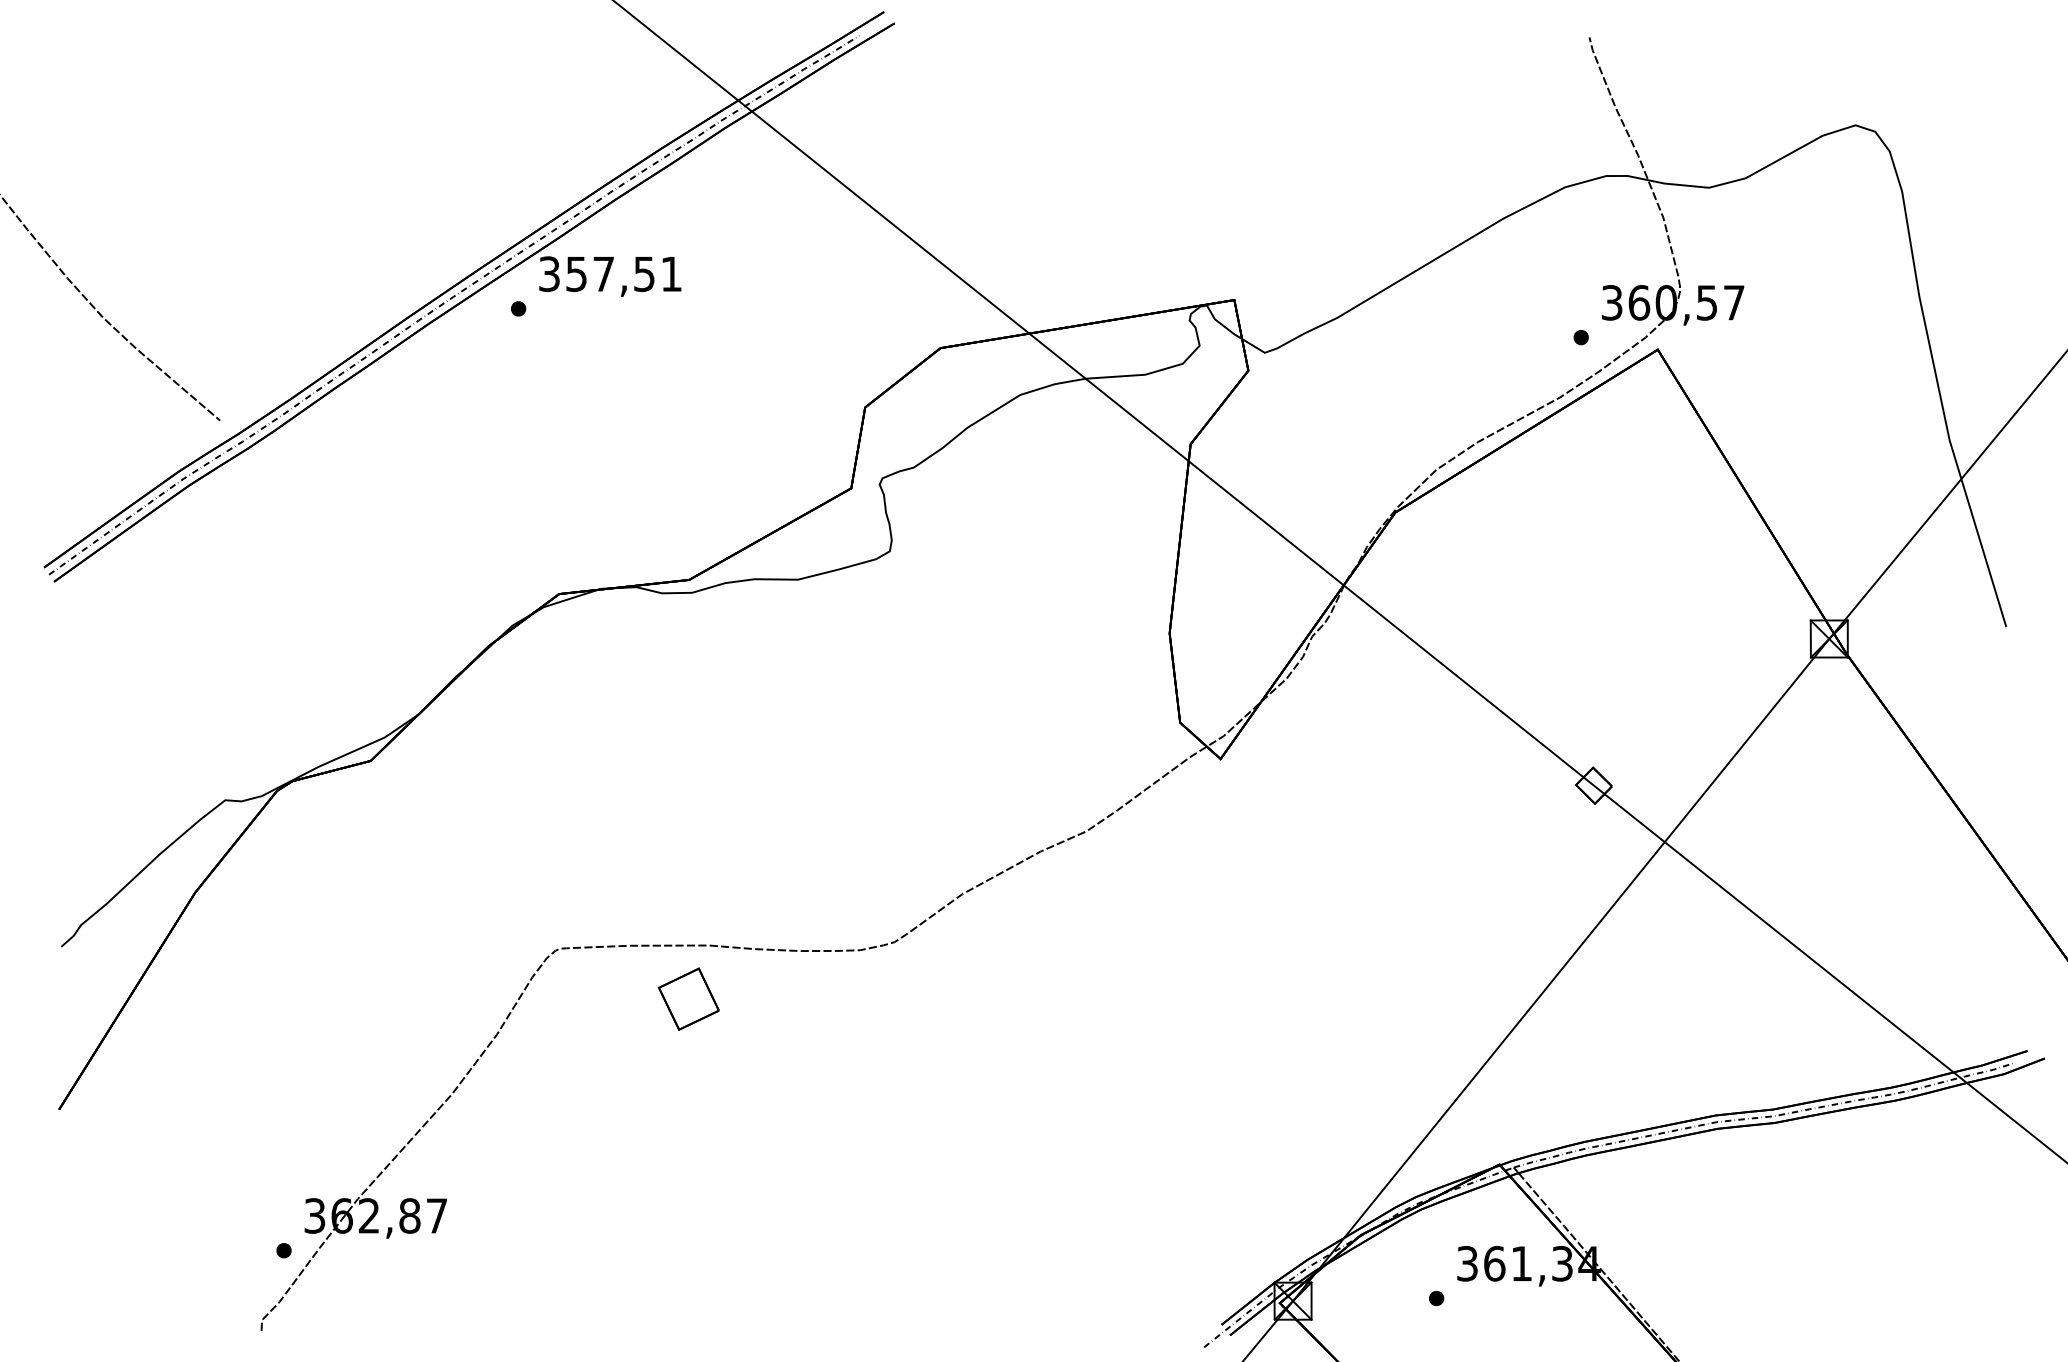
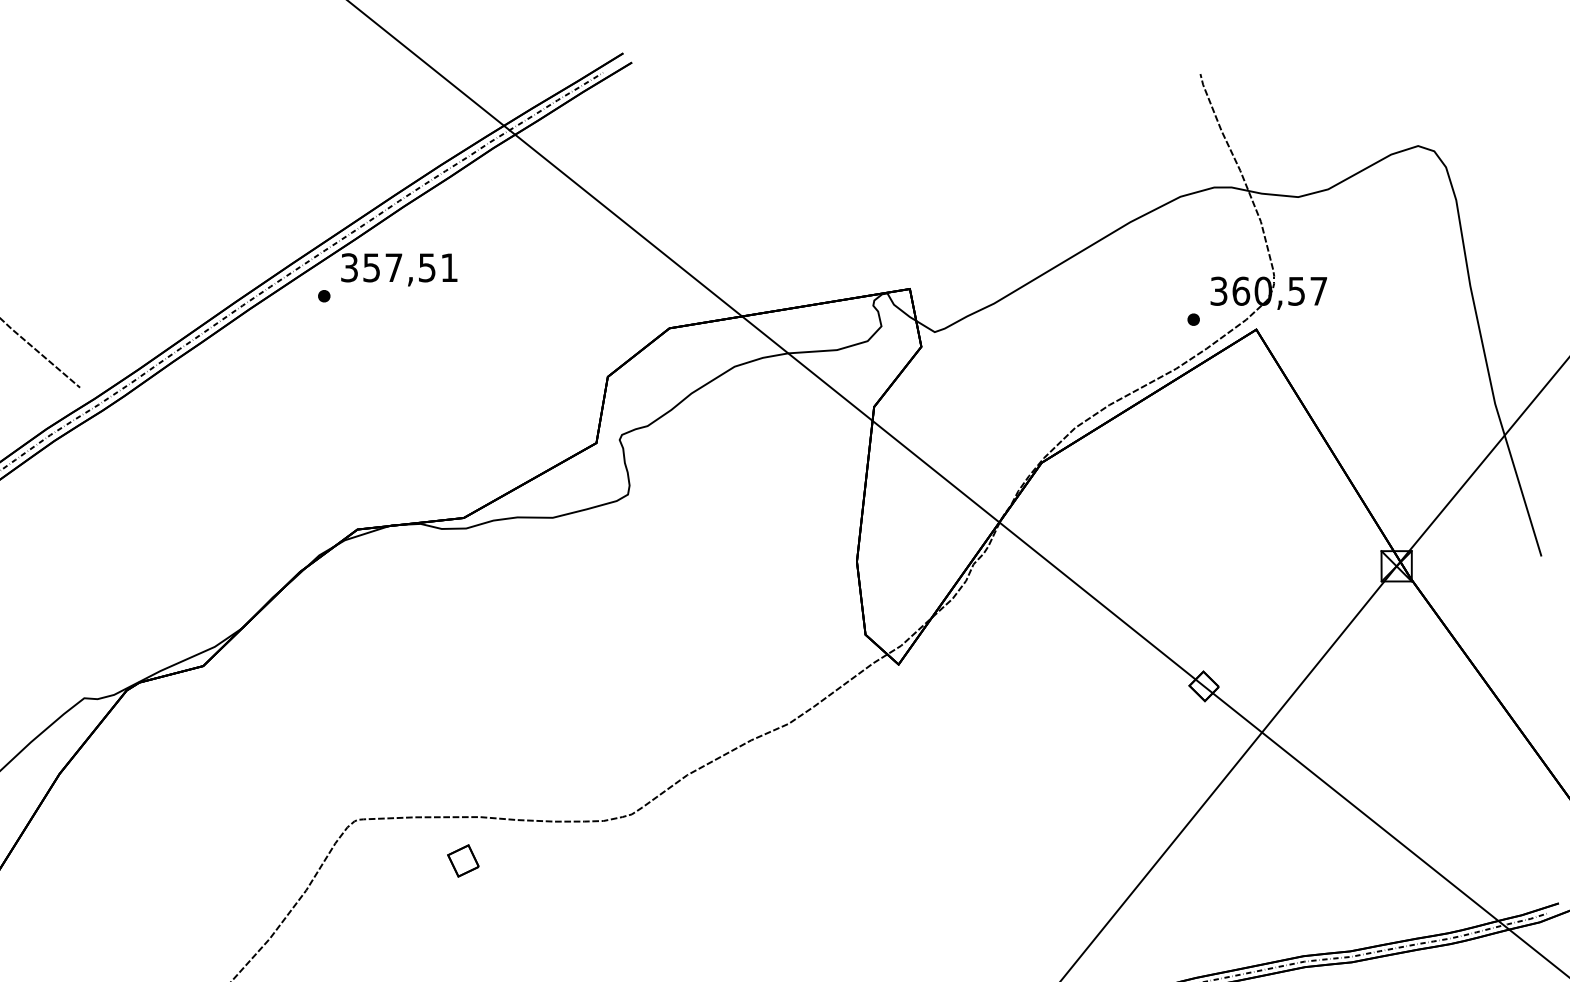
part: (688, 998) -> (463, 860), size x0.62

